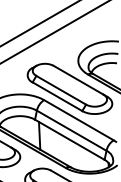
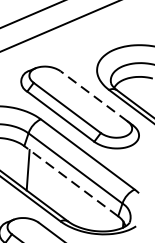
line: (78, 80) -> (94, 96), solid -> dashed
line: (69, 139) -> (70, 180), solid -> dashed

